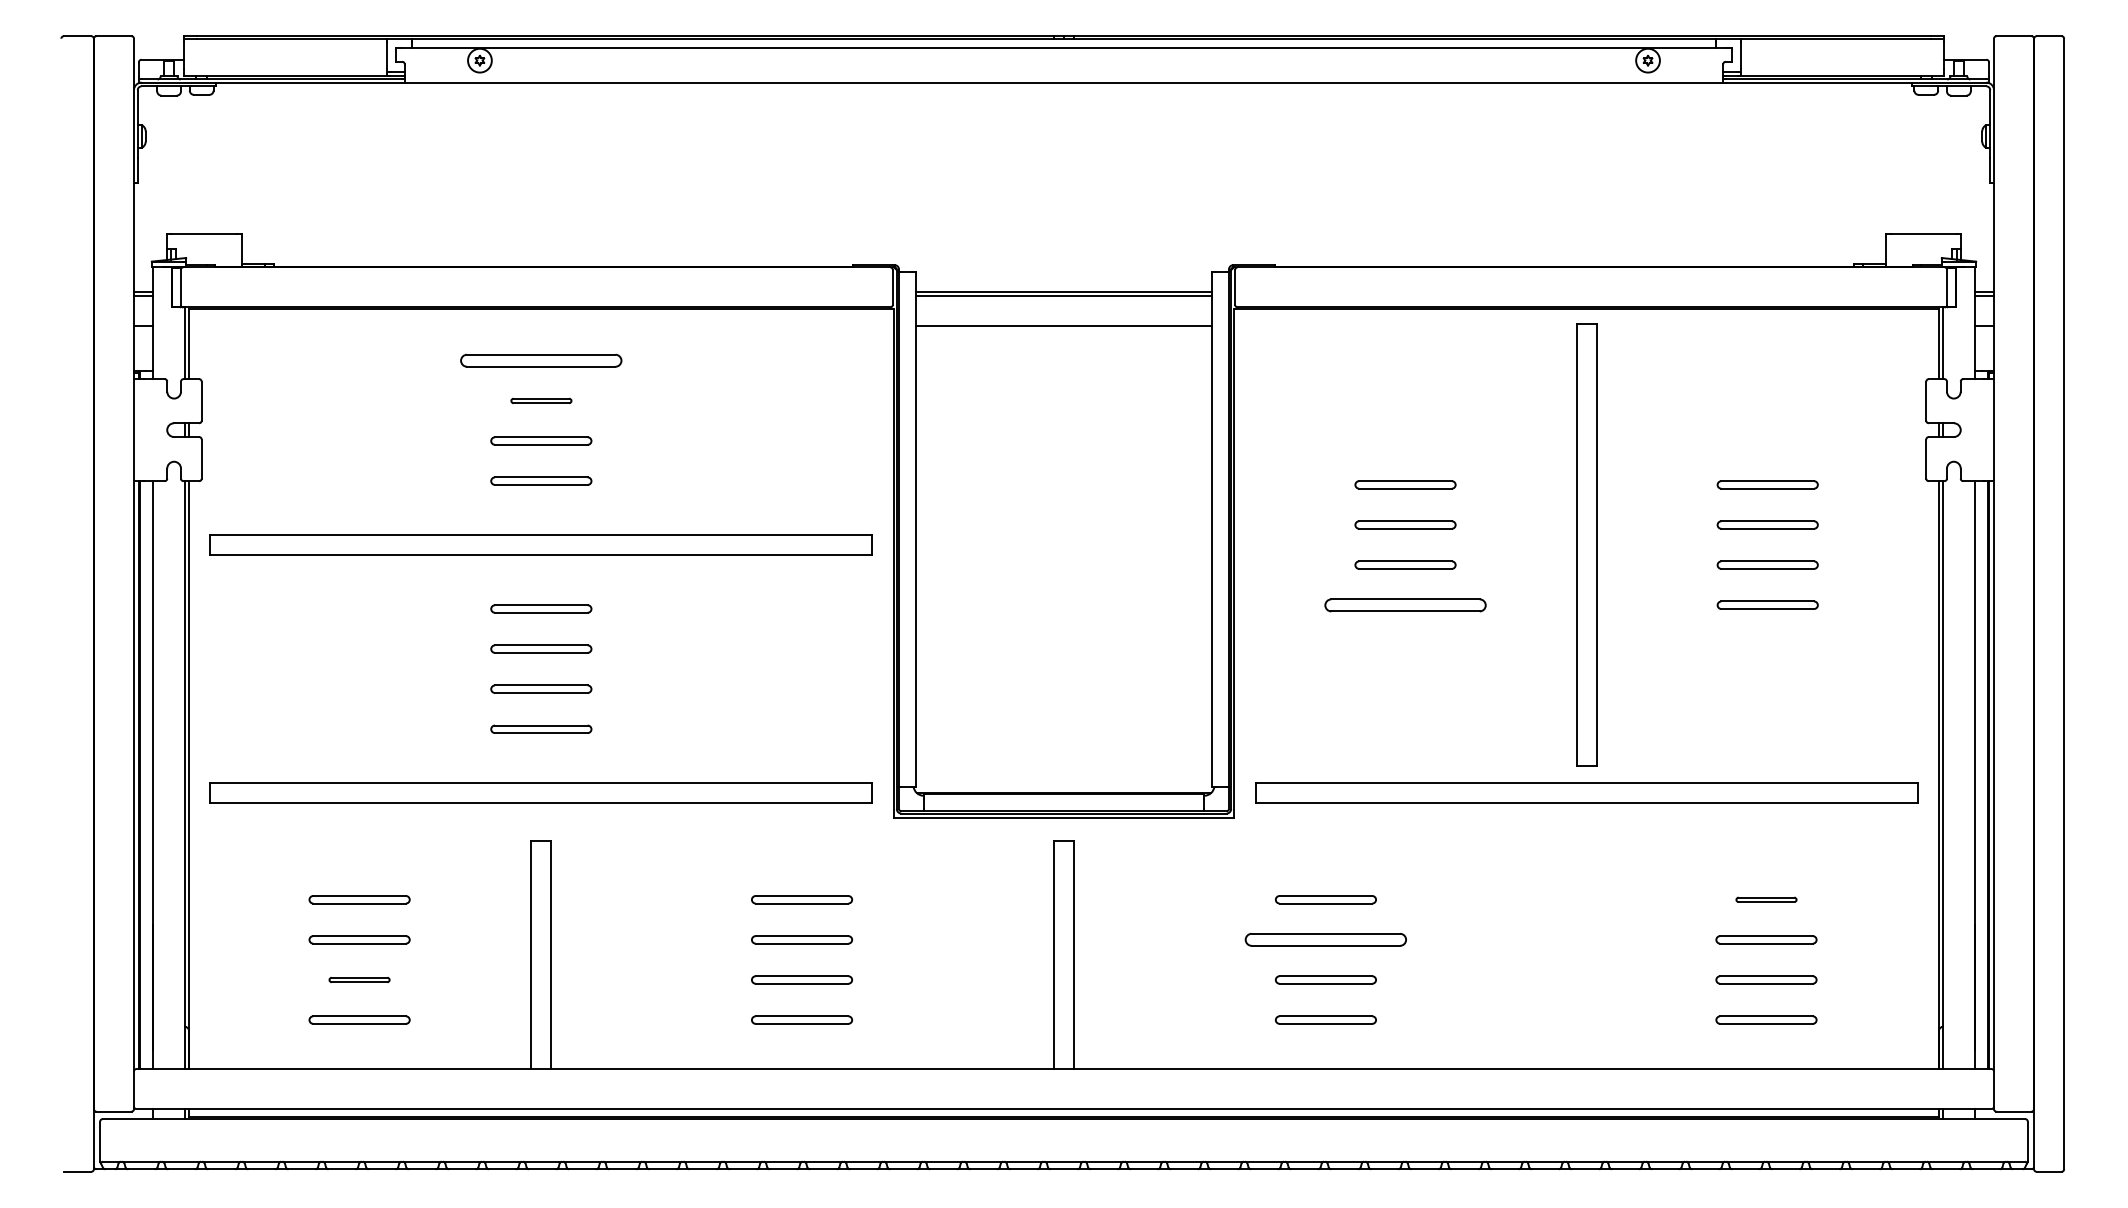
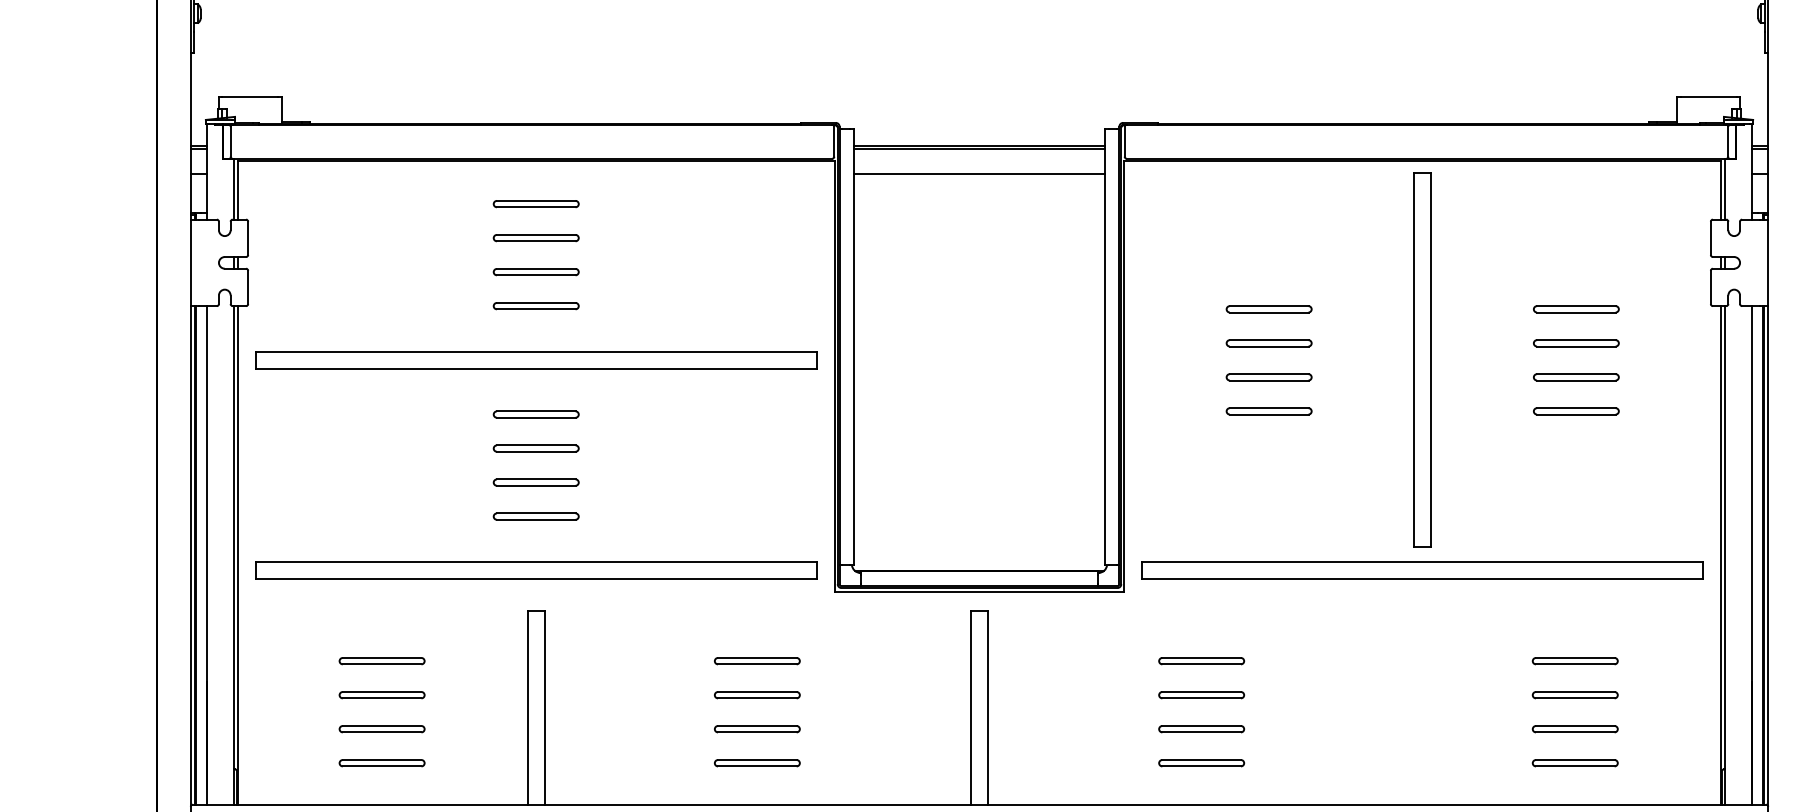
part: (541, 360) -> (536, 203), size x0.62
part: (541, 400) -> (536, 237), size x1.67
part: (1405, 604) -> (1269, 410), size x0.62
part: (1766, 899) -> (1575, 660), size x1.67
part: (1325, 939) -> (1201, 694), size x0.62
part: (359, 979) -> (382, 728), size x1.67

